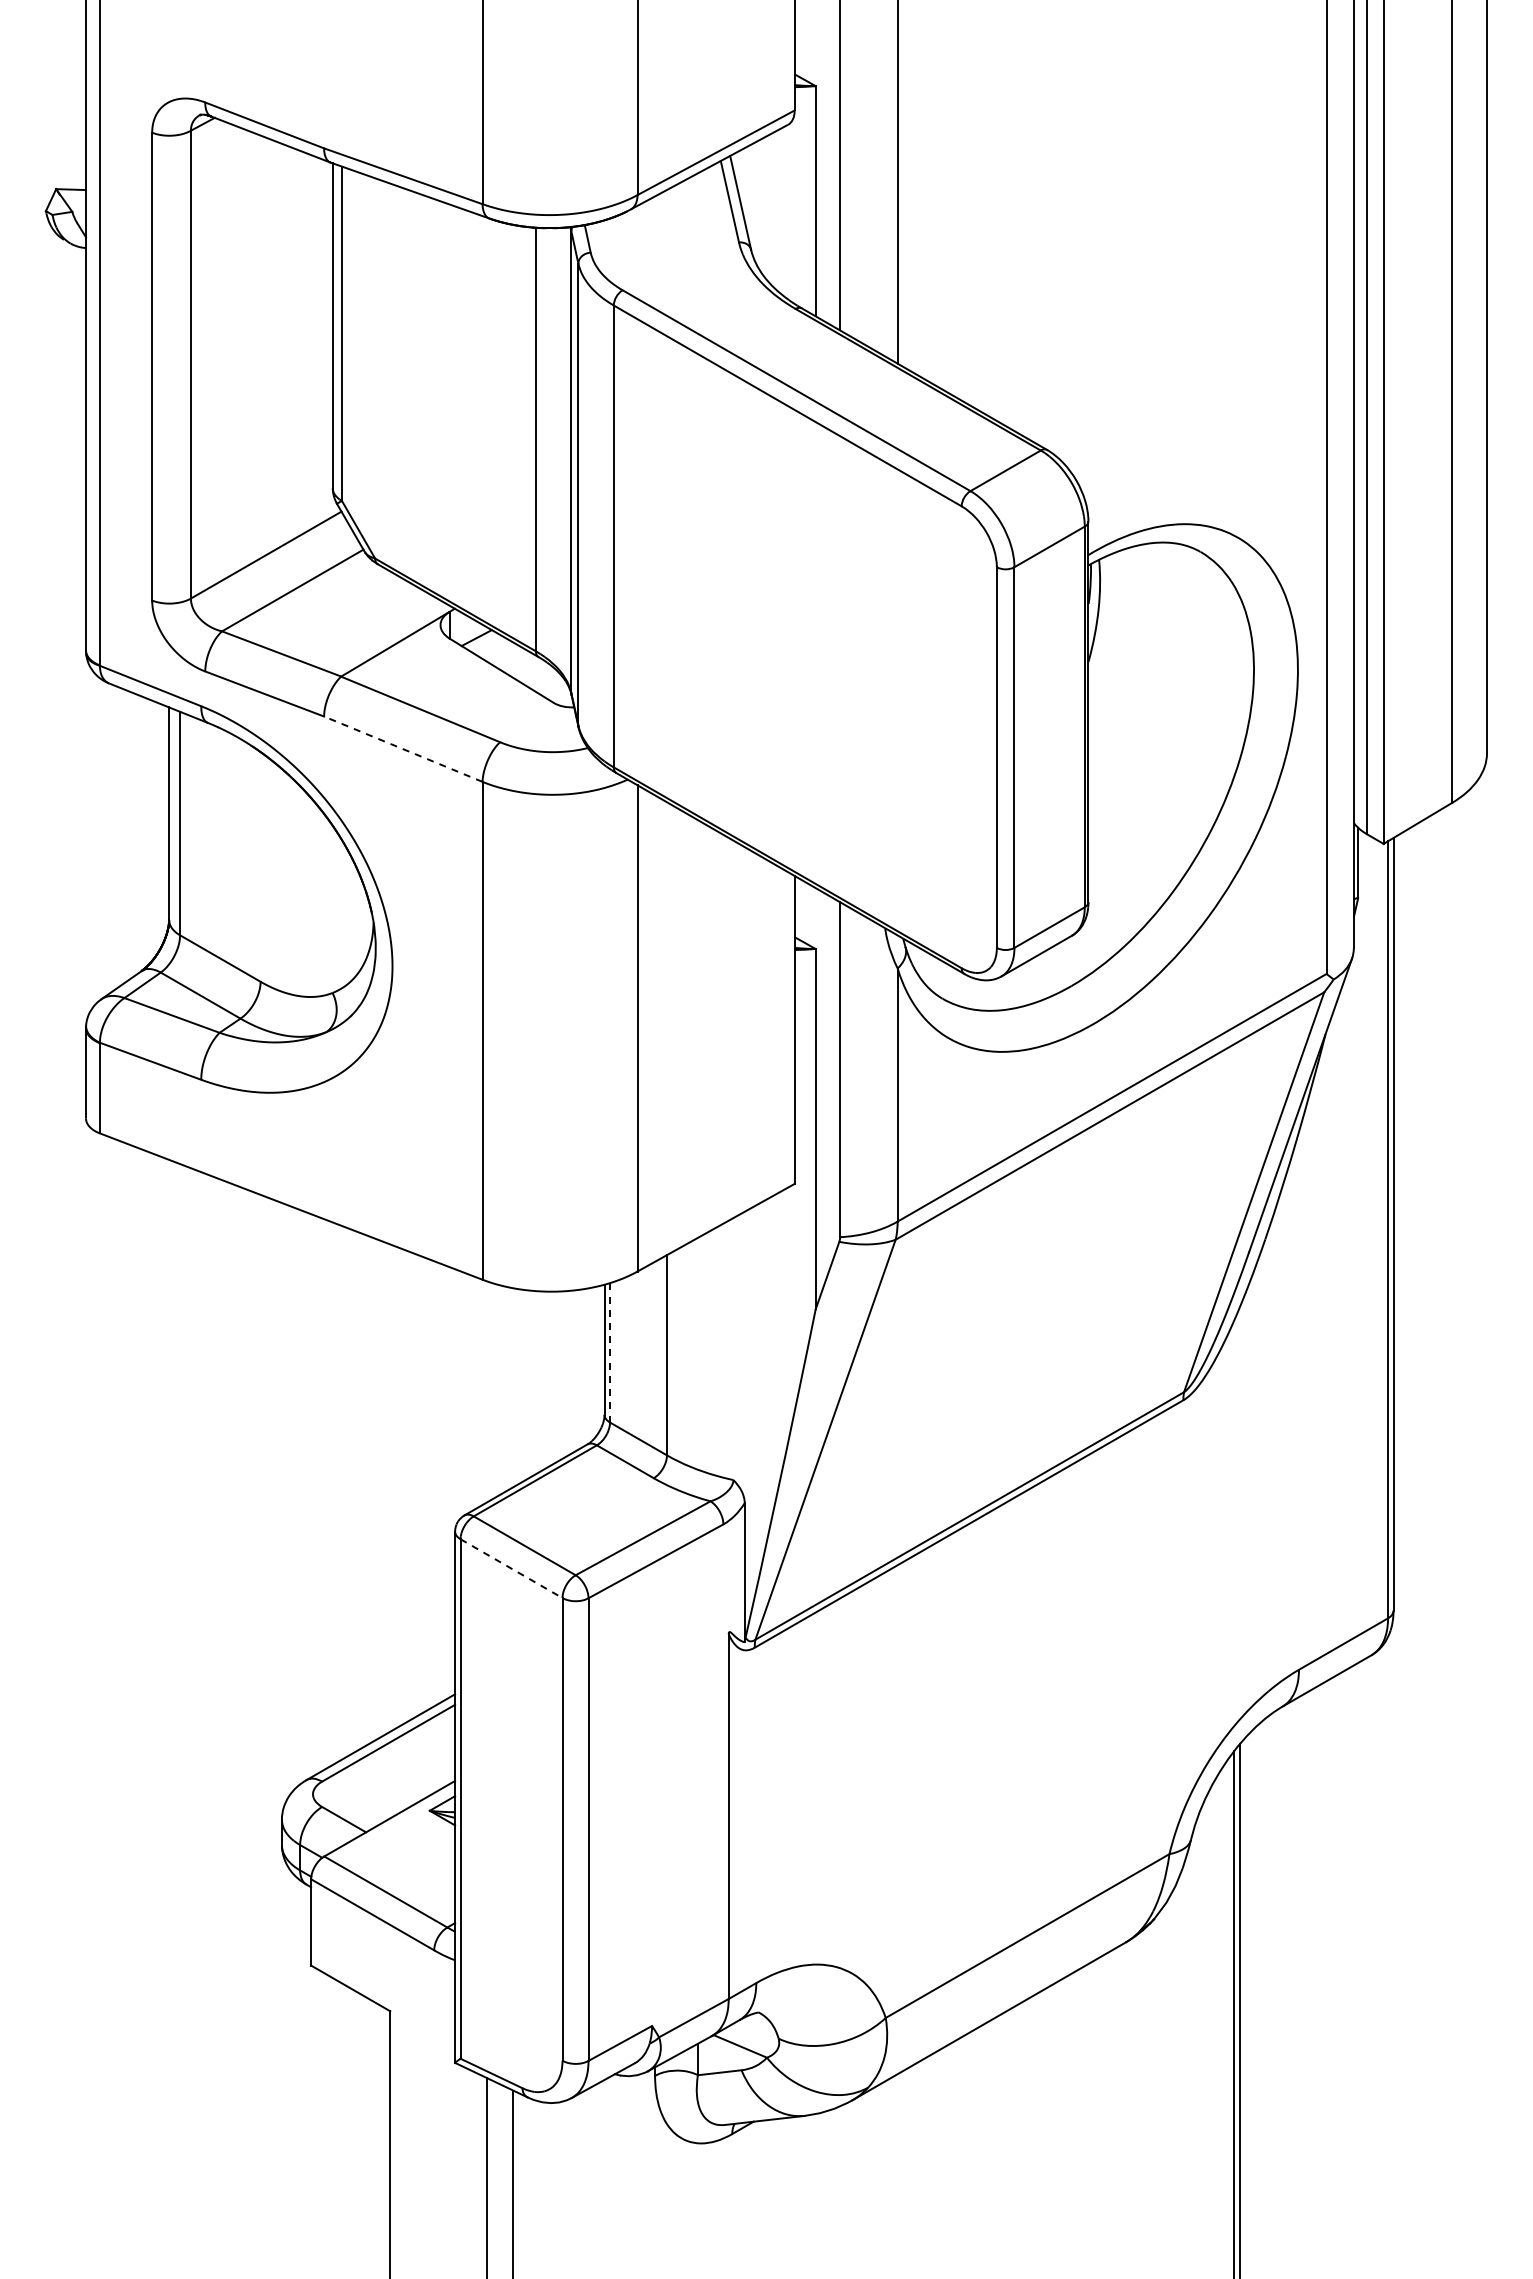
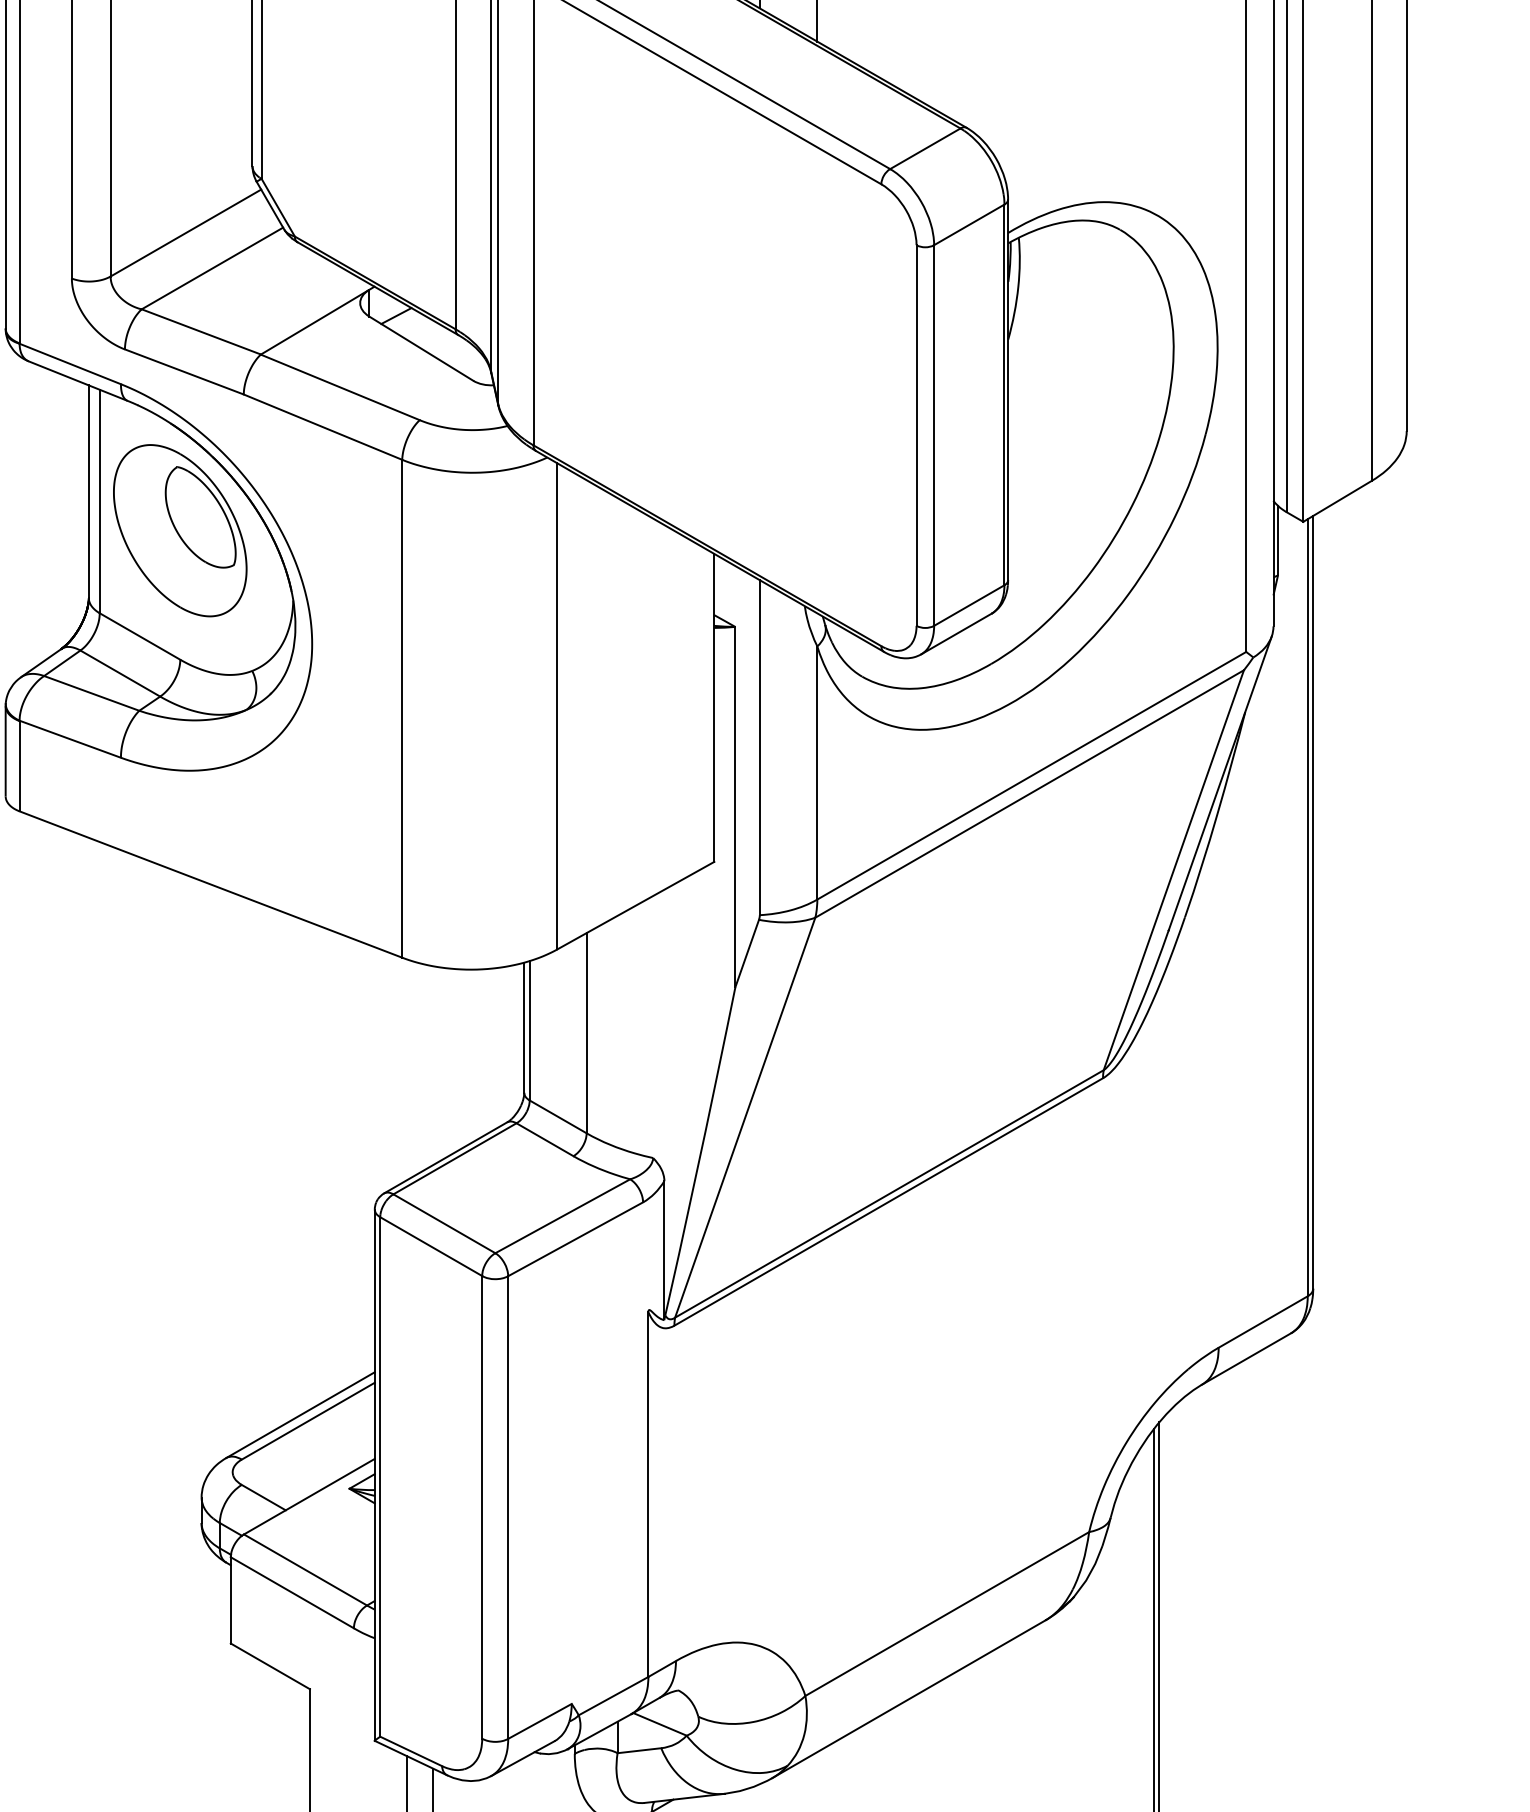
line: (403, 749) -> (323, 427), dashed -> solid
part: (260, 852) -> (180, 530), added
line: (610, 1352) -> (530, 1030), dashed -> solid
line: (511, 1568) -> (431, 1246), dashed -> solid

